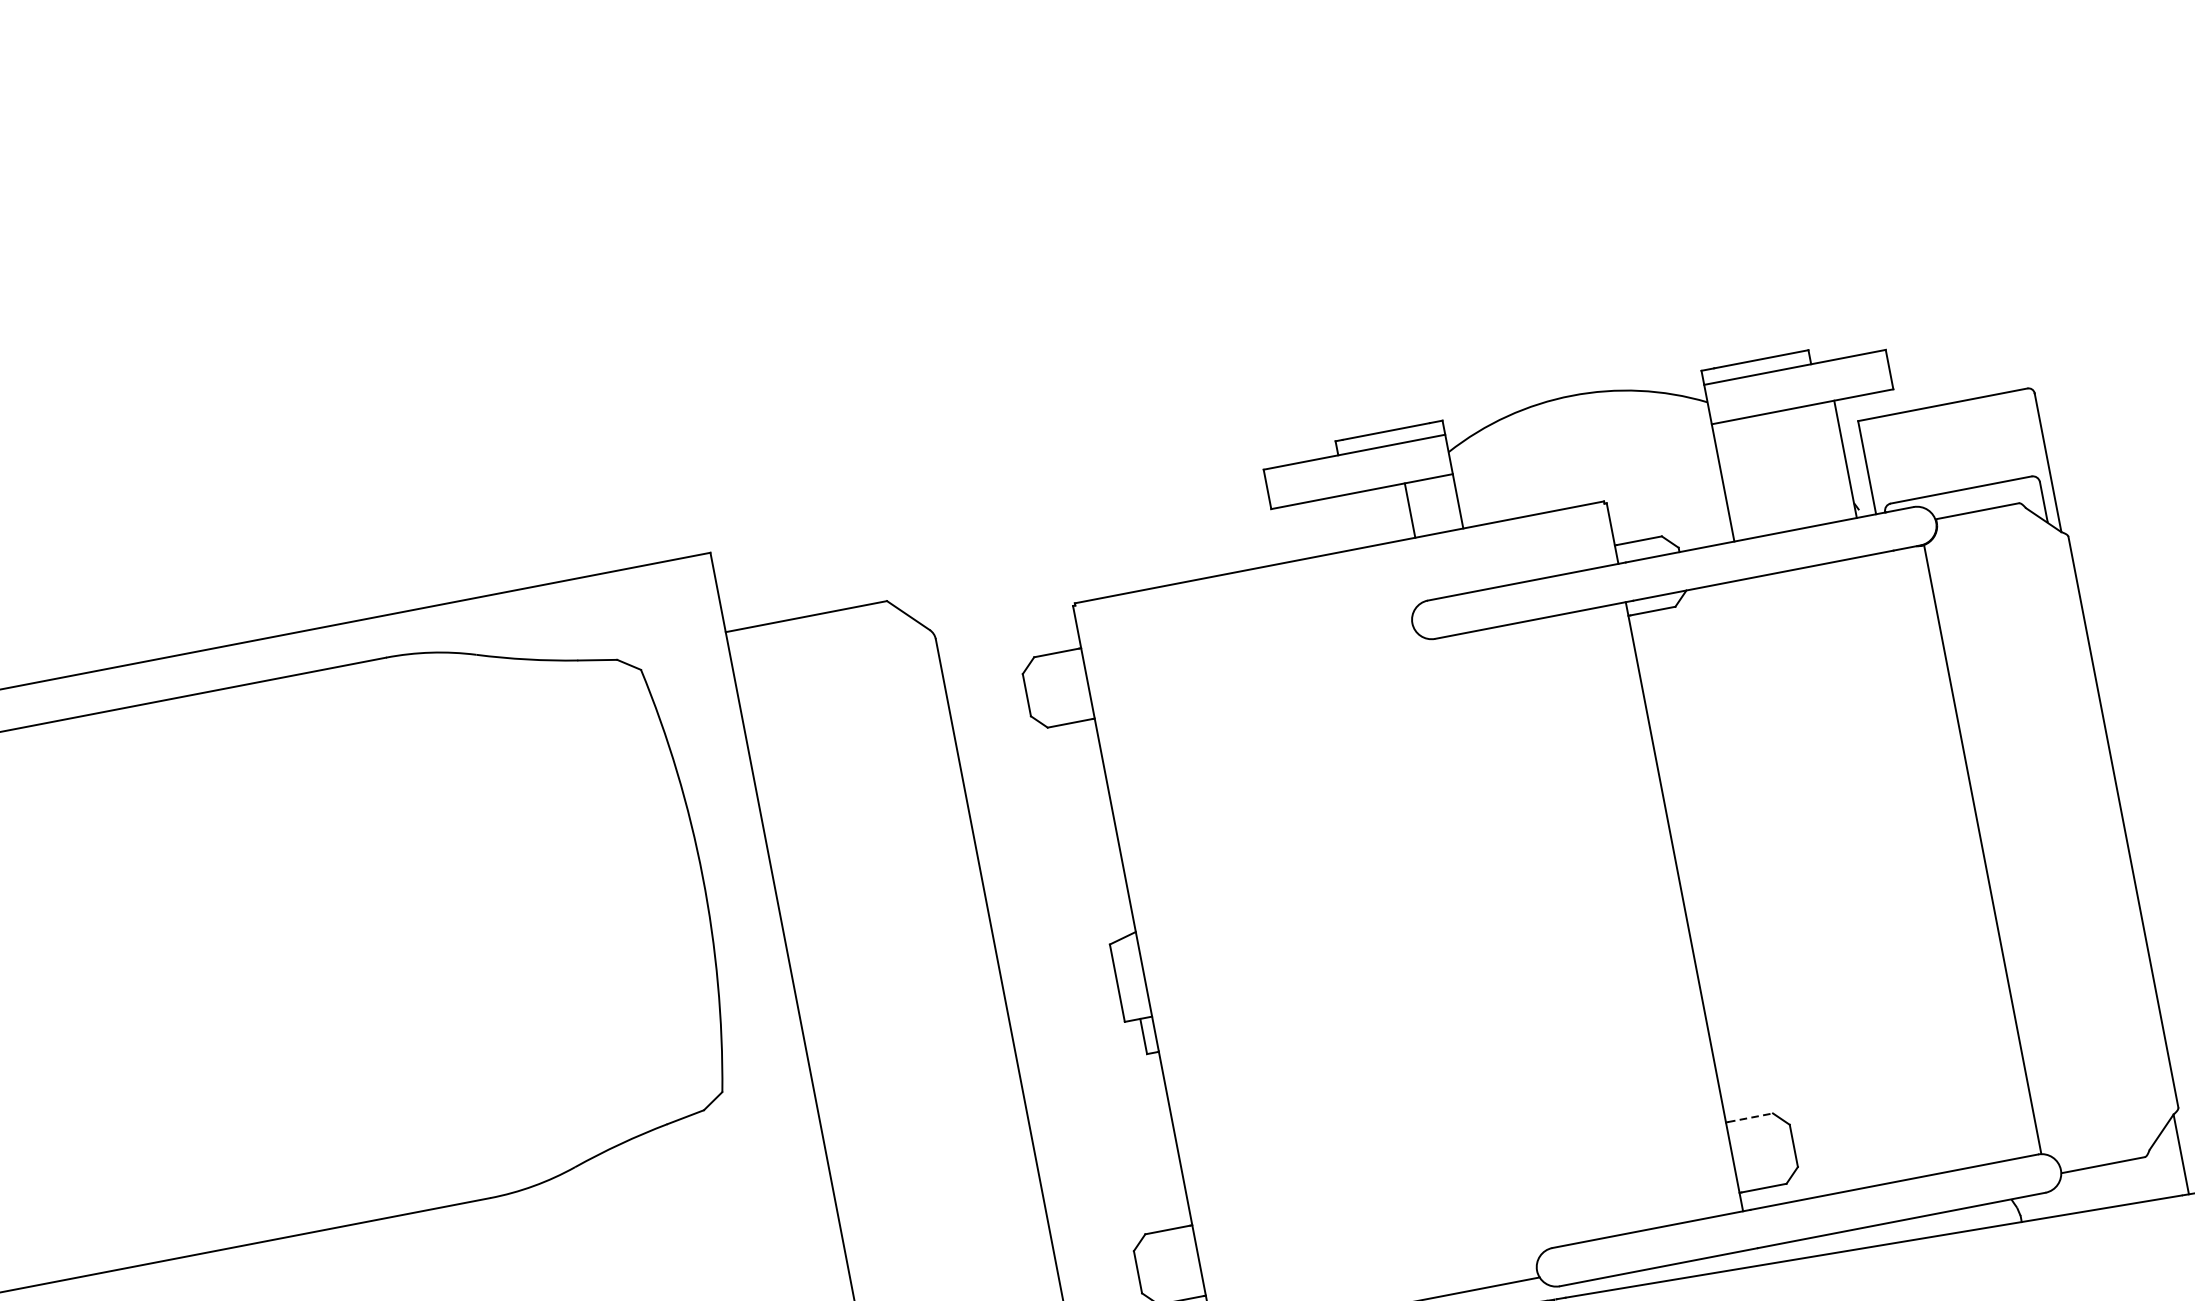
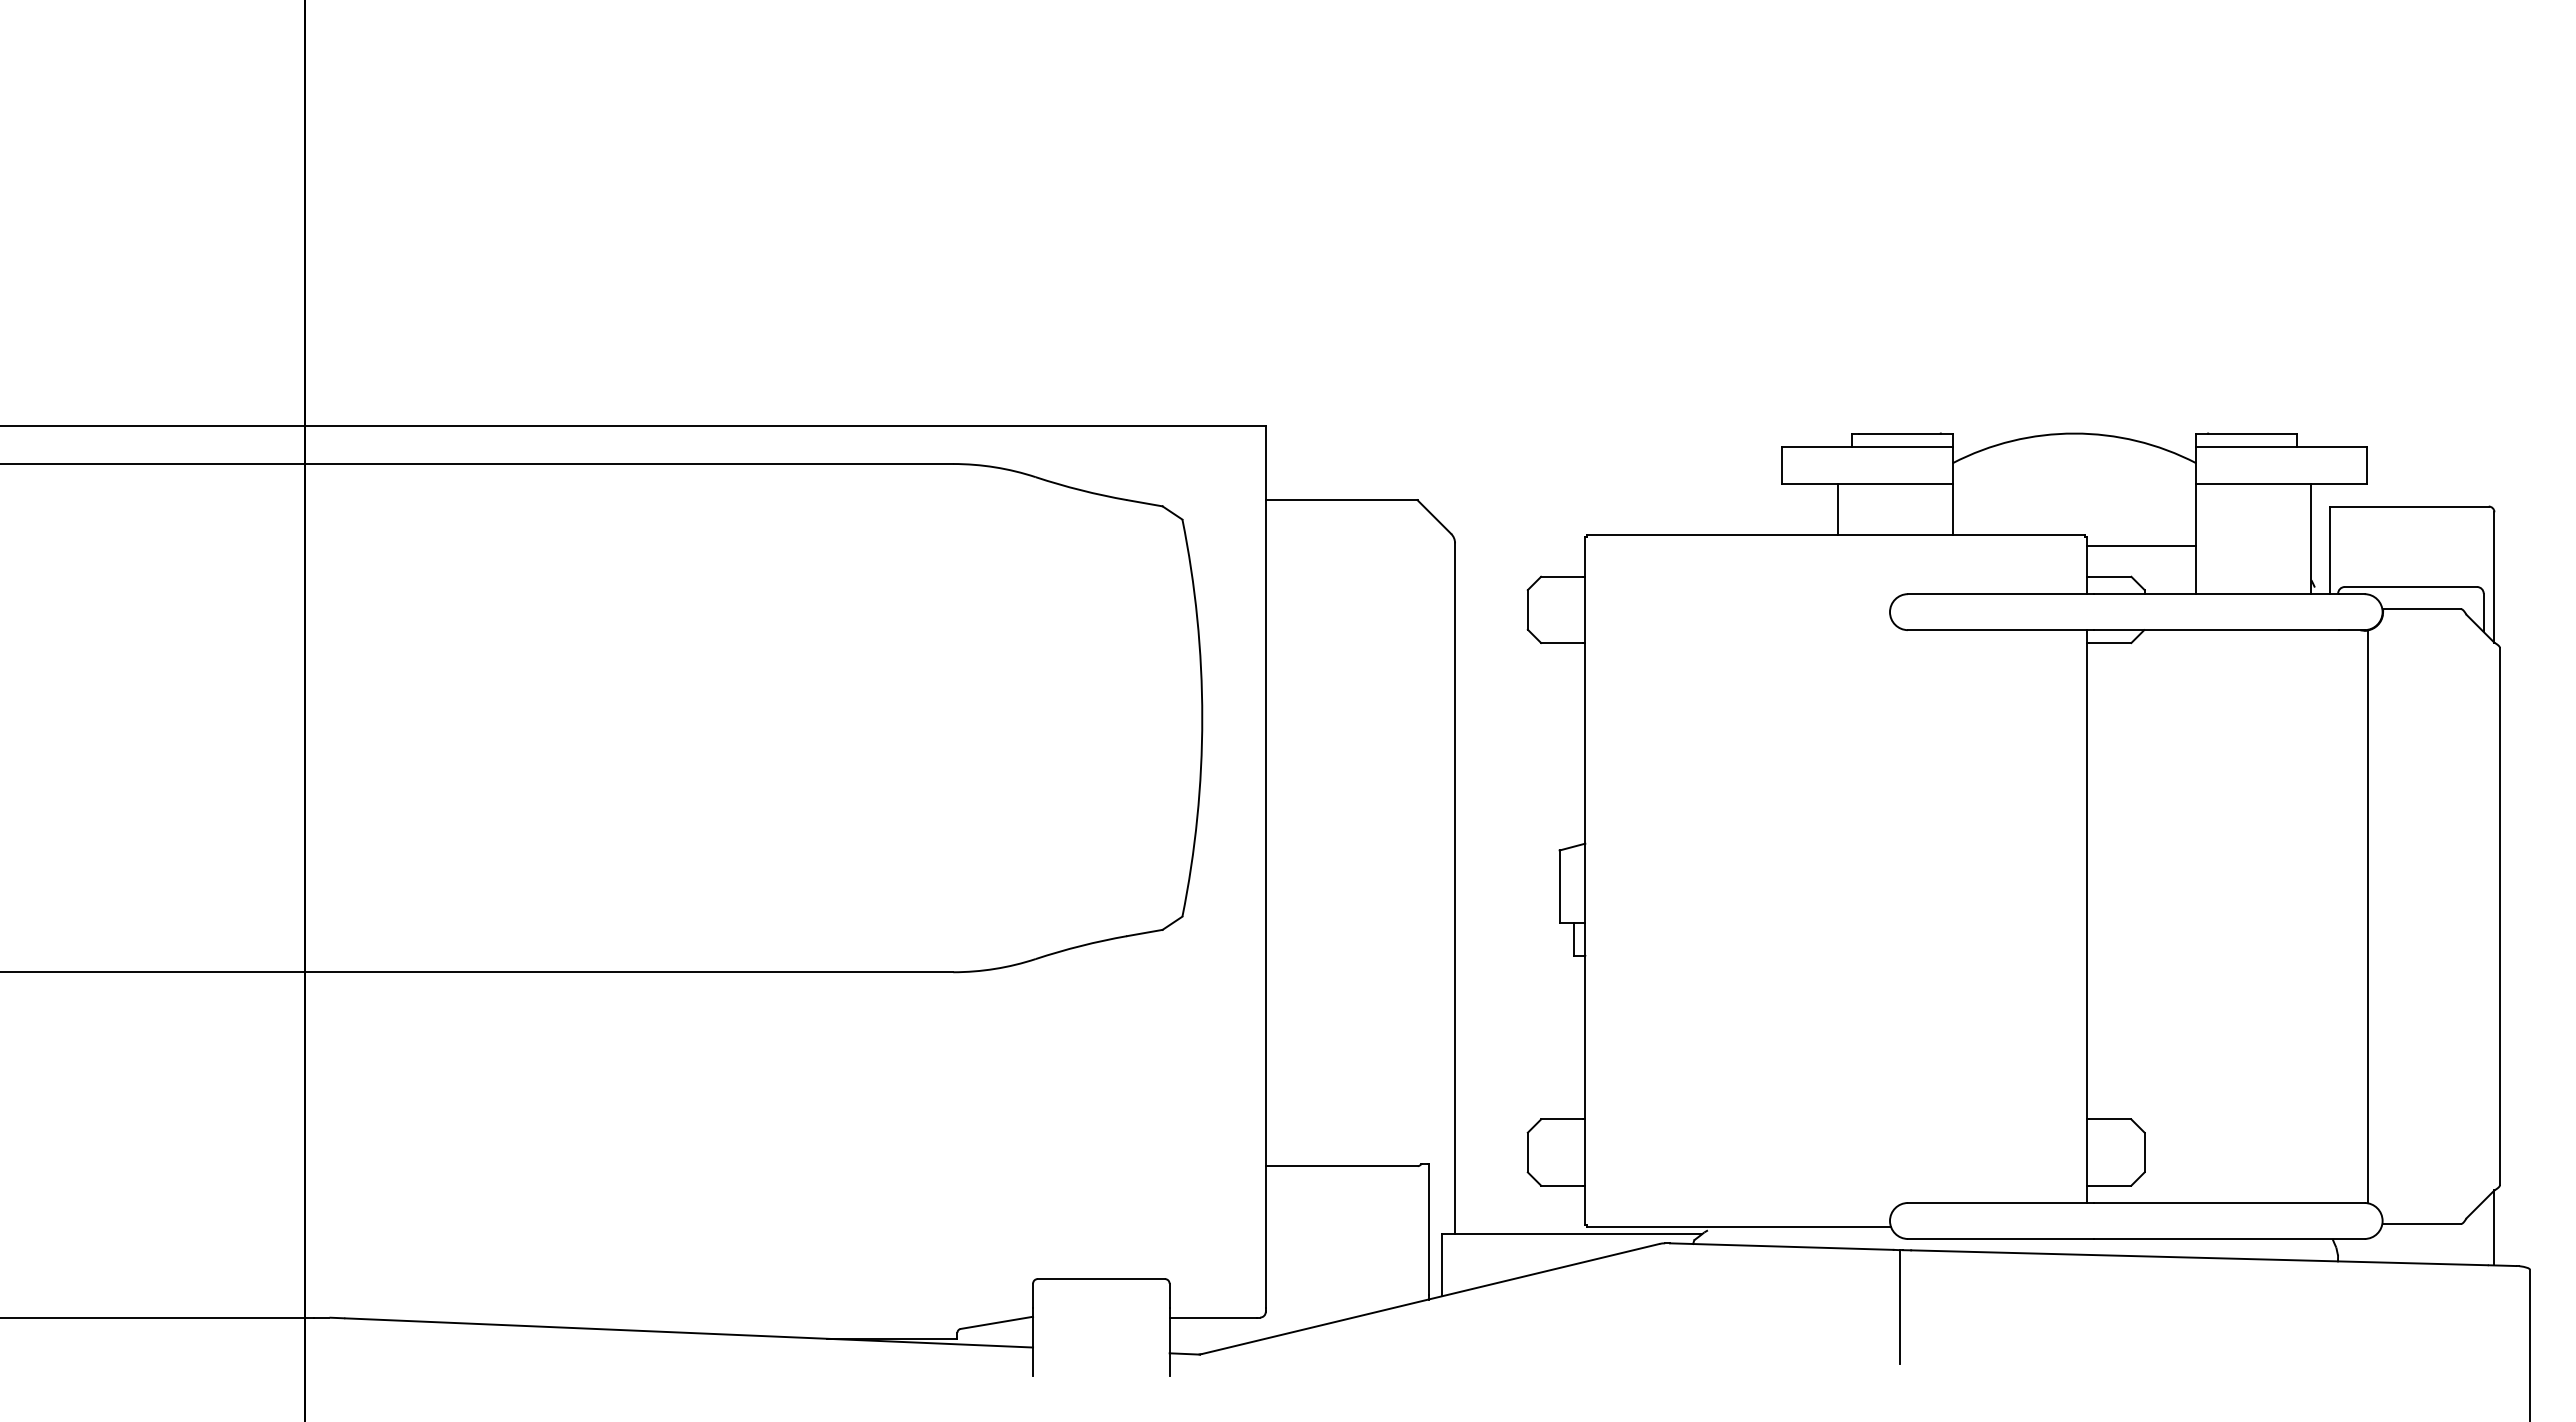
line: (1666, 502) -> (2141, 546), added
line: (1409, 509) -> (1837, 508), moved
line: (1750, 1117) -> (2110, 1119), dashed -> solid

